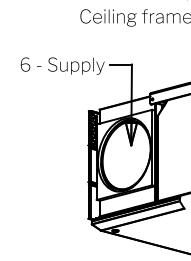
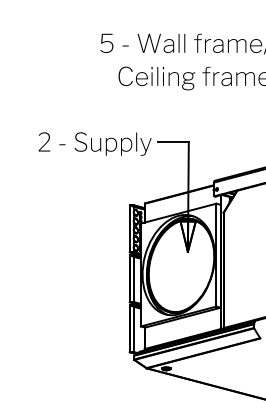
text: (25, 64) -> (43, 142), 6 -> 2

